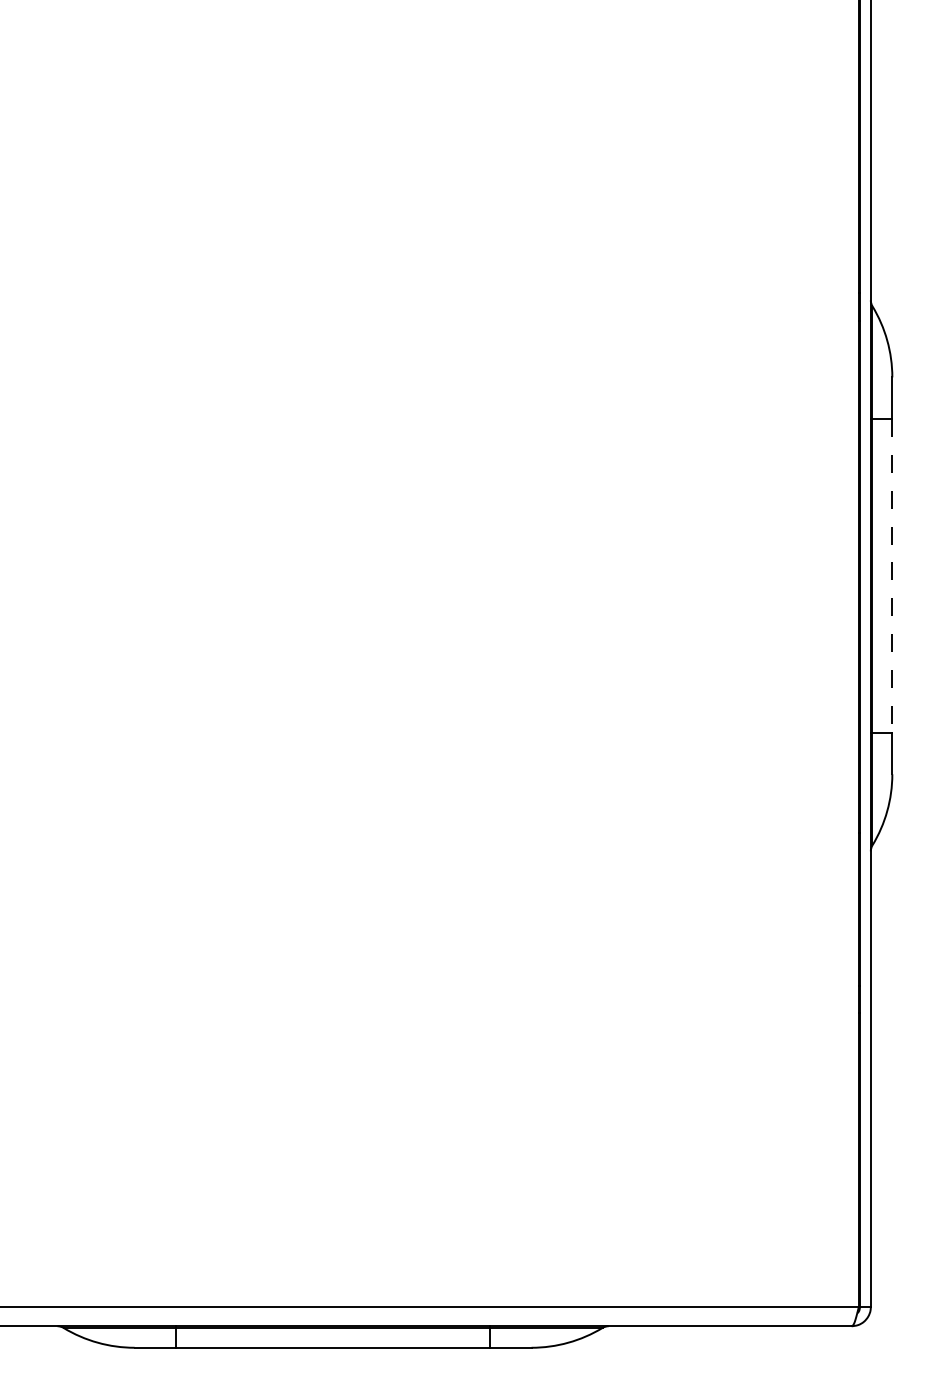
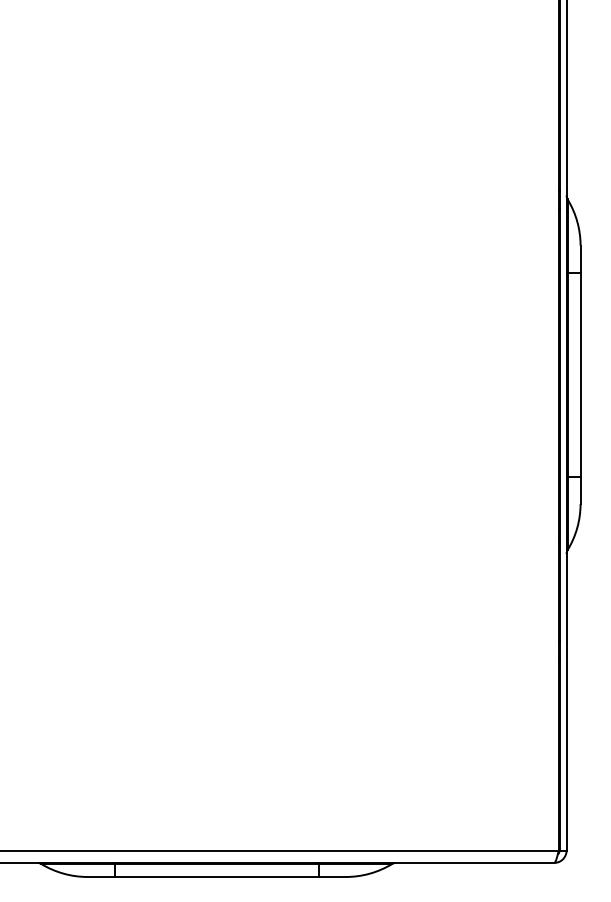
line: (892, 576) -> (580, 375), dashed -> solid

